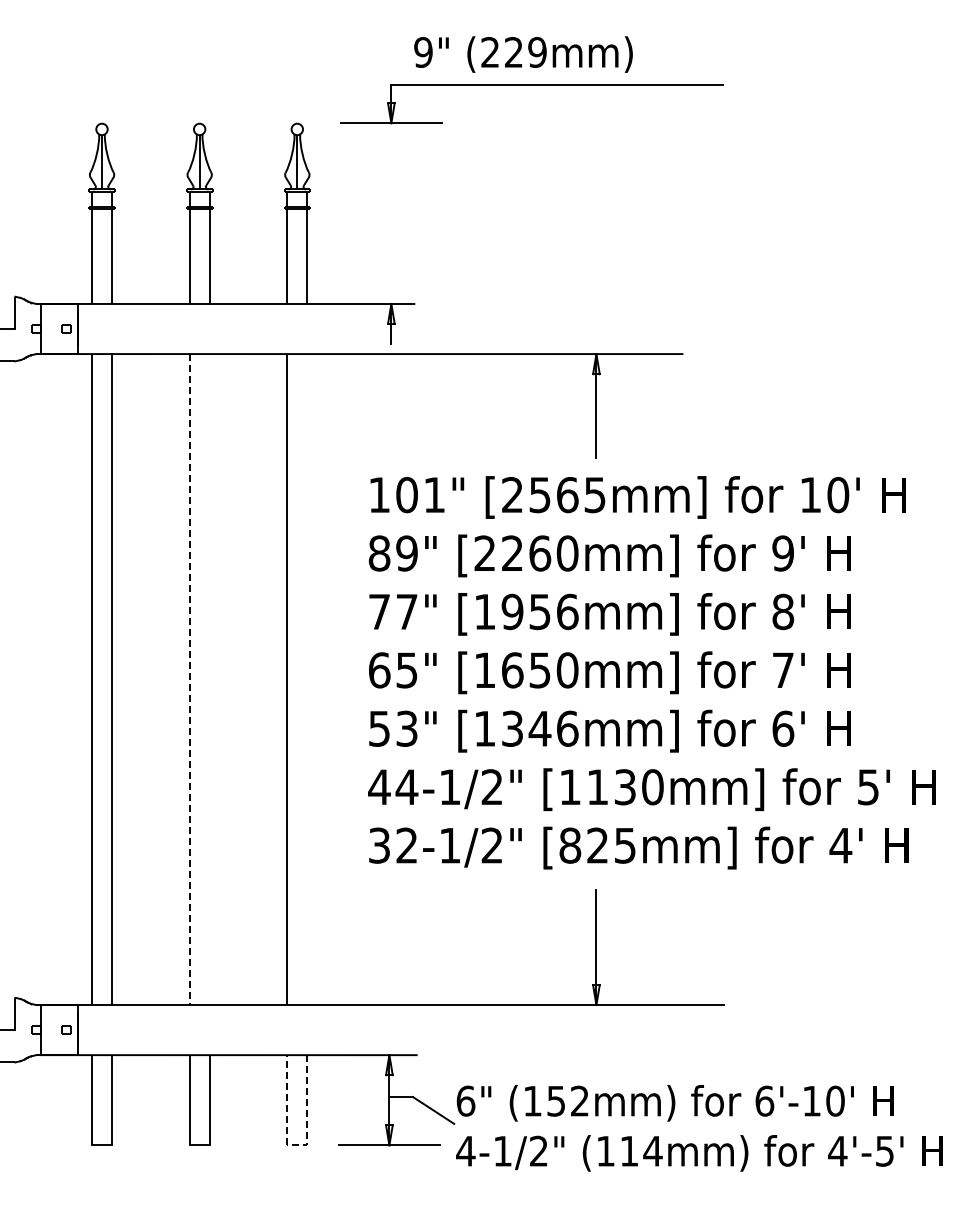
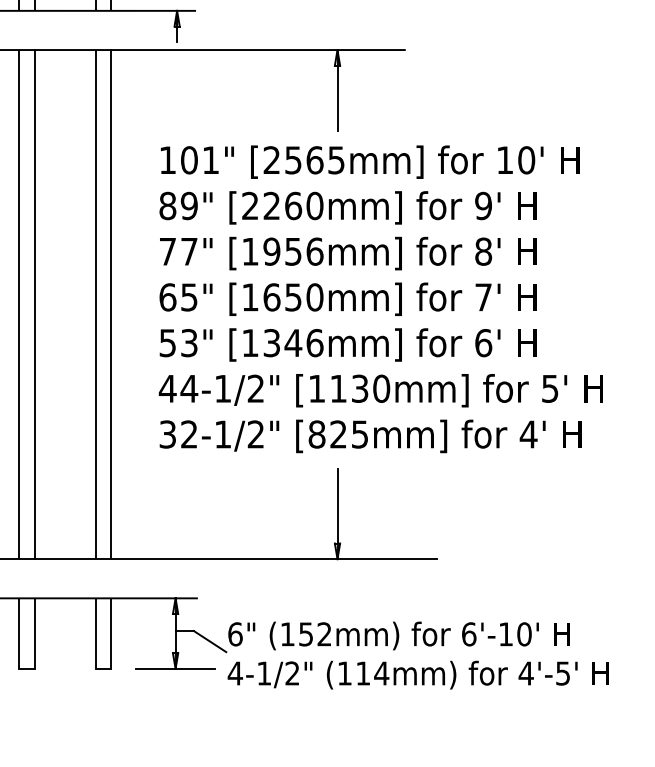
line: (209, 679) -> (34, 304), added
line: (307, 679) -> (111, 304), added
line: (189, 680) -> (19, 305), dashed -> solid
line: (296, 1145) -> (102, 669), dashed -> solid

